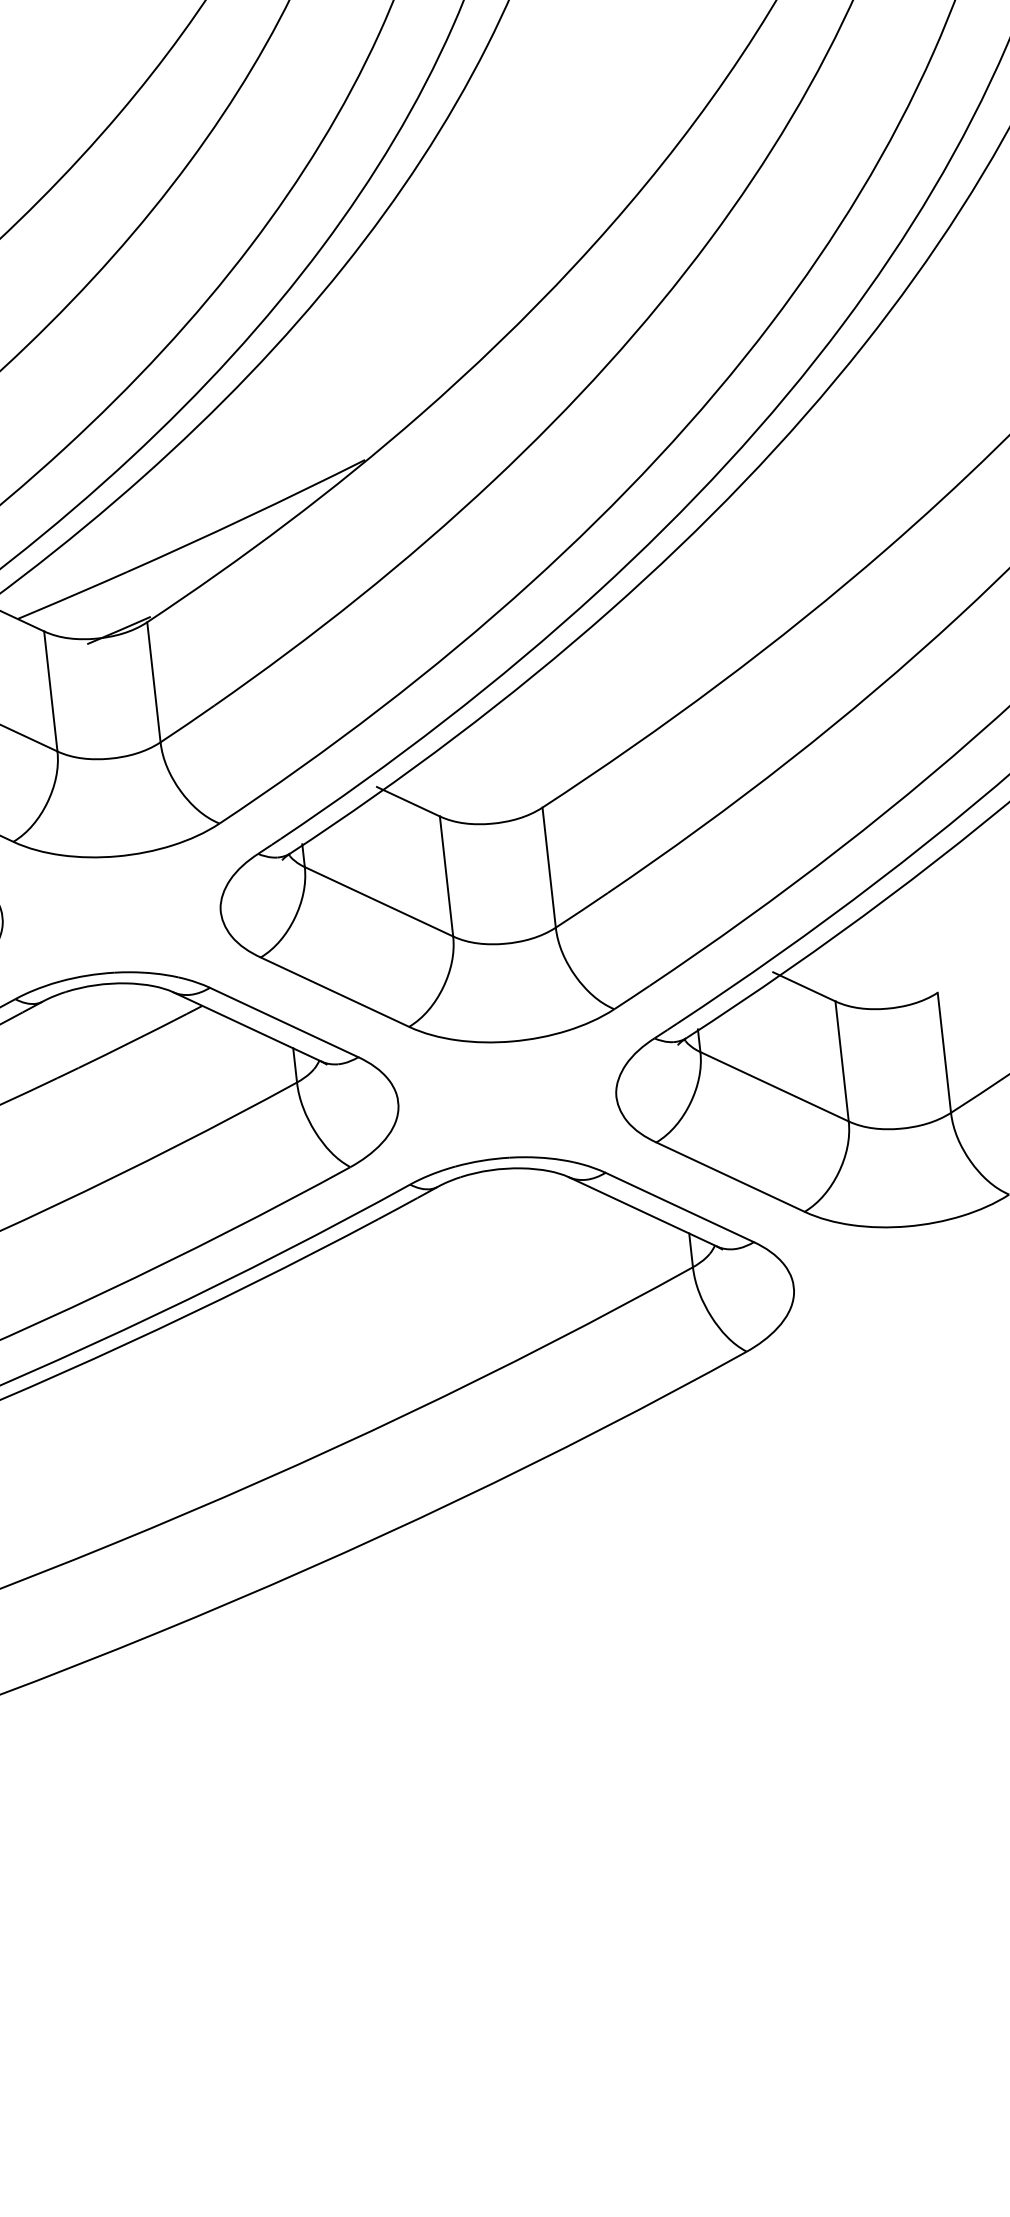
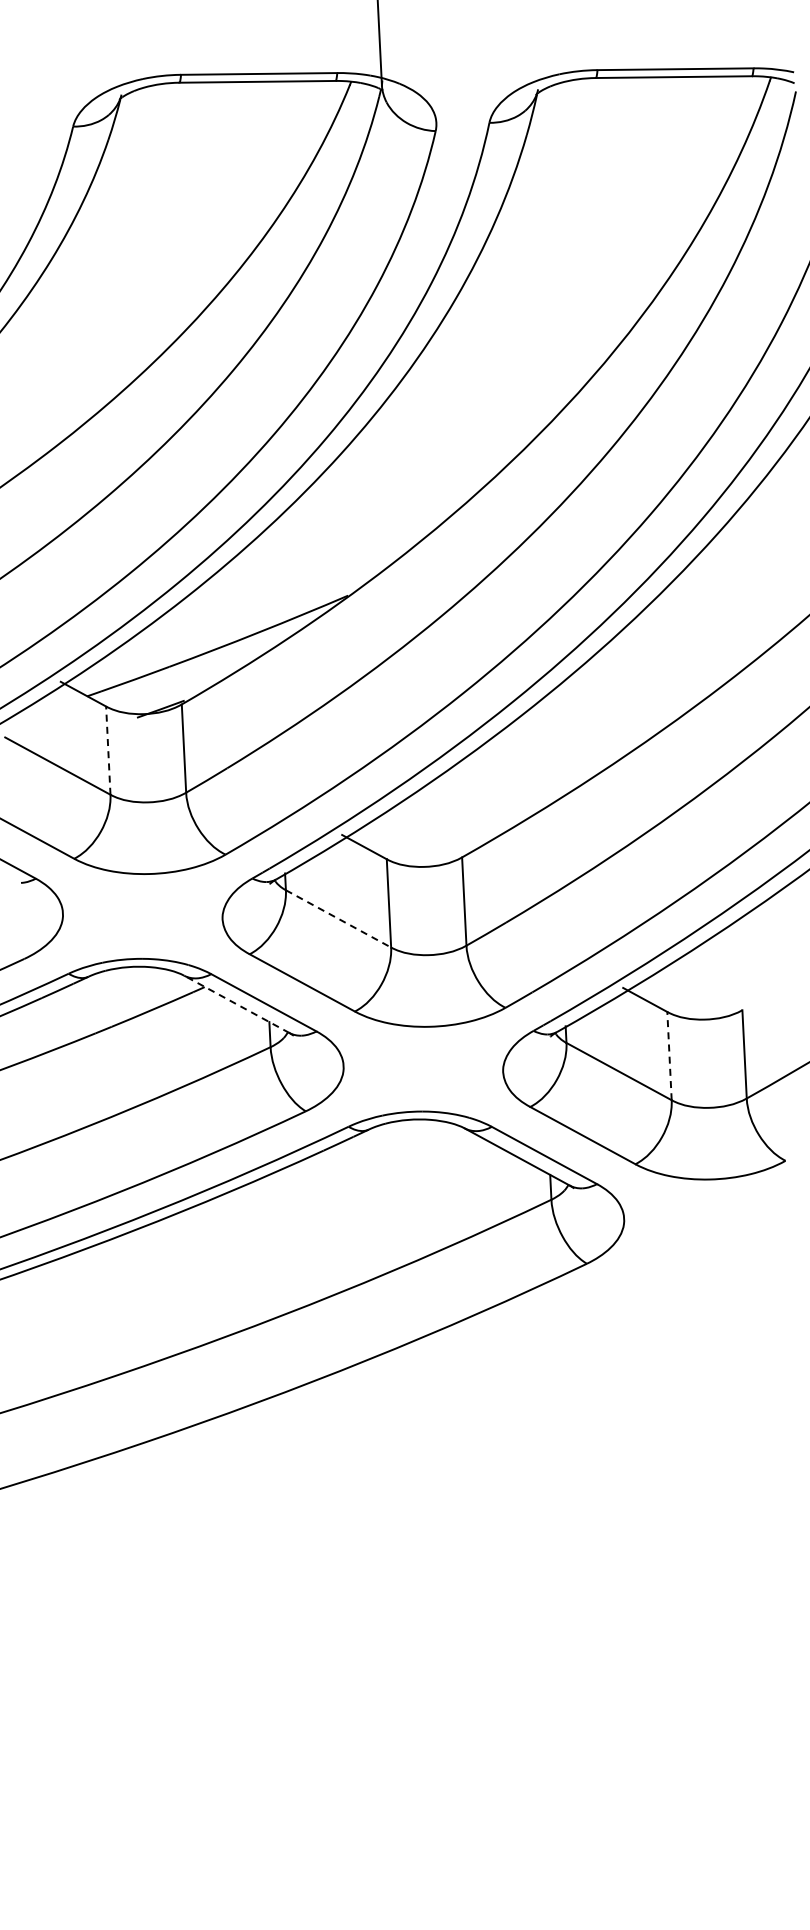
line: (51, 691) -> (108, 750), solid -> dashed
line: (378, 901) -> (338, 918), solid -> dashed
line: (246, 1027) -> (236, 1004), solid -> dashed
line: (842, 1060) -> (669, 1055), solid -> dashed

